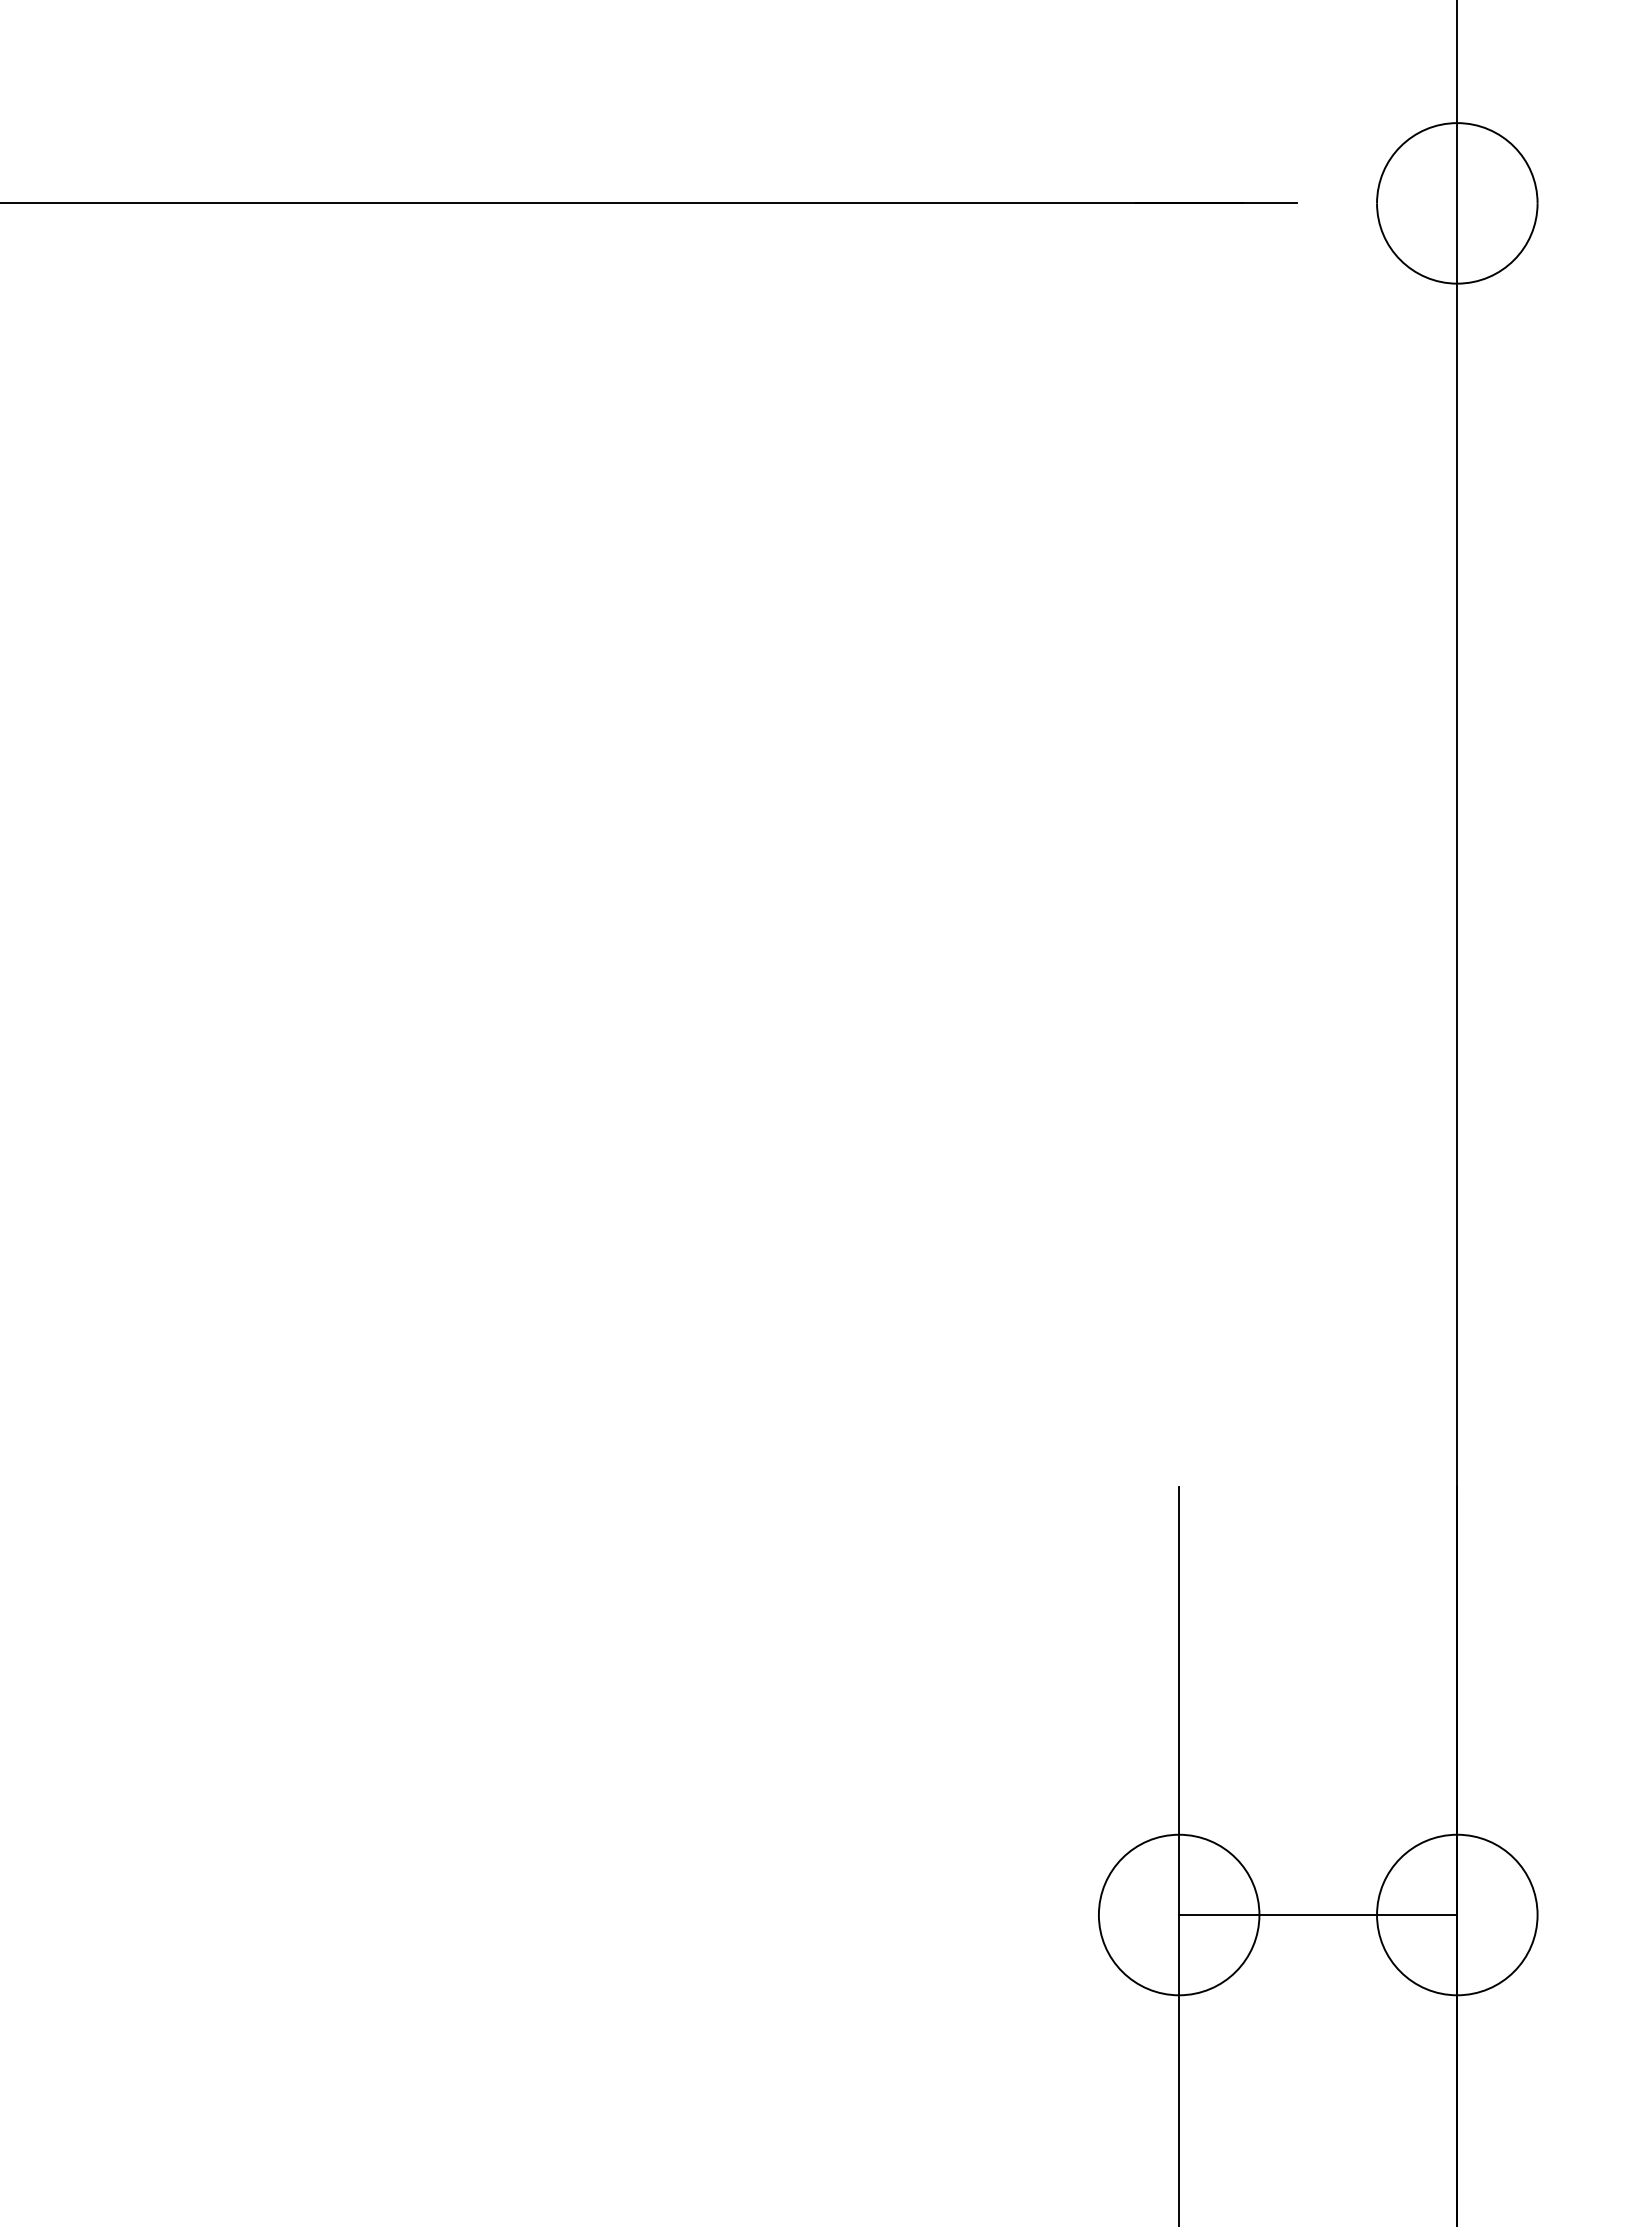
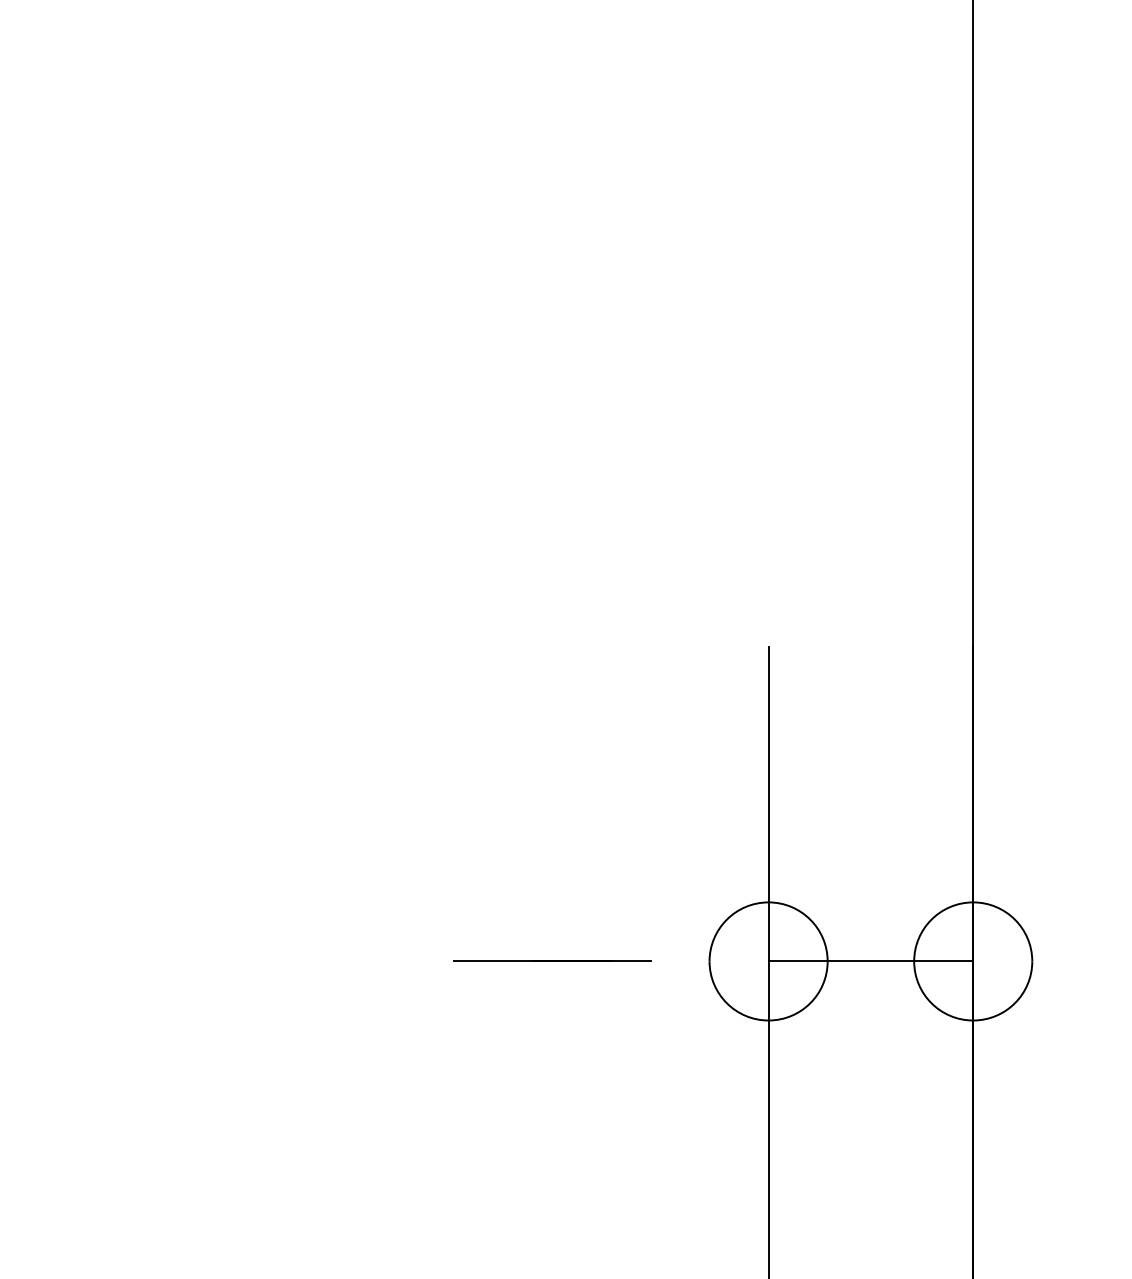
line: (884, 1914) -> (551, 961), added

